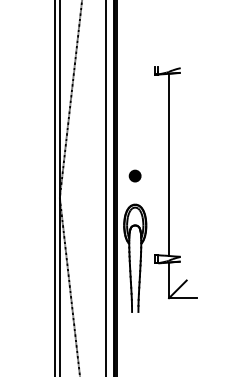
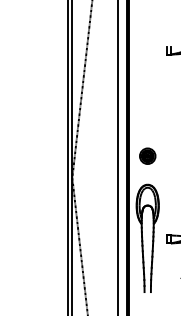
part: (134, 175) -> (146, 155), size x1.43

